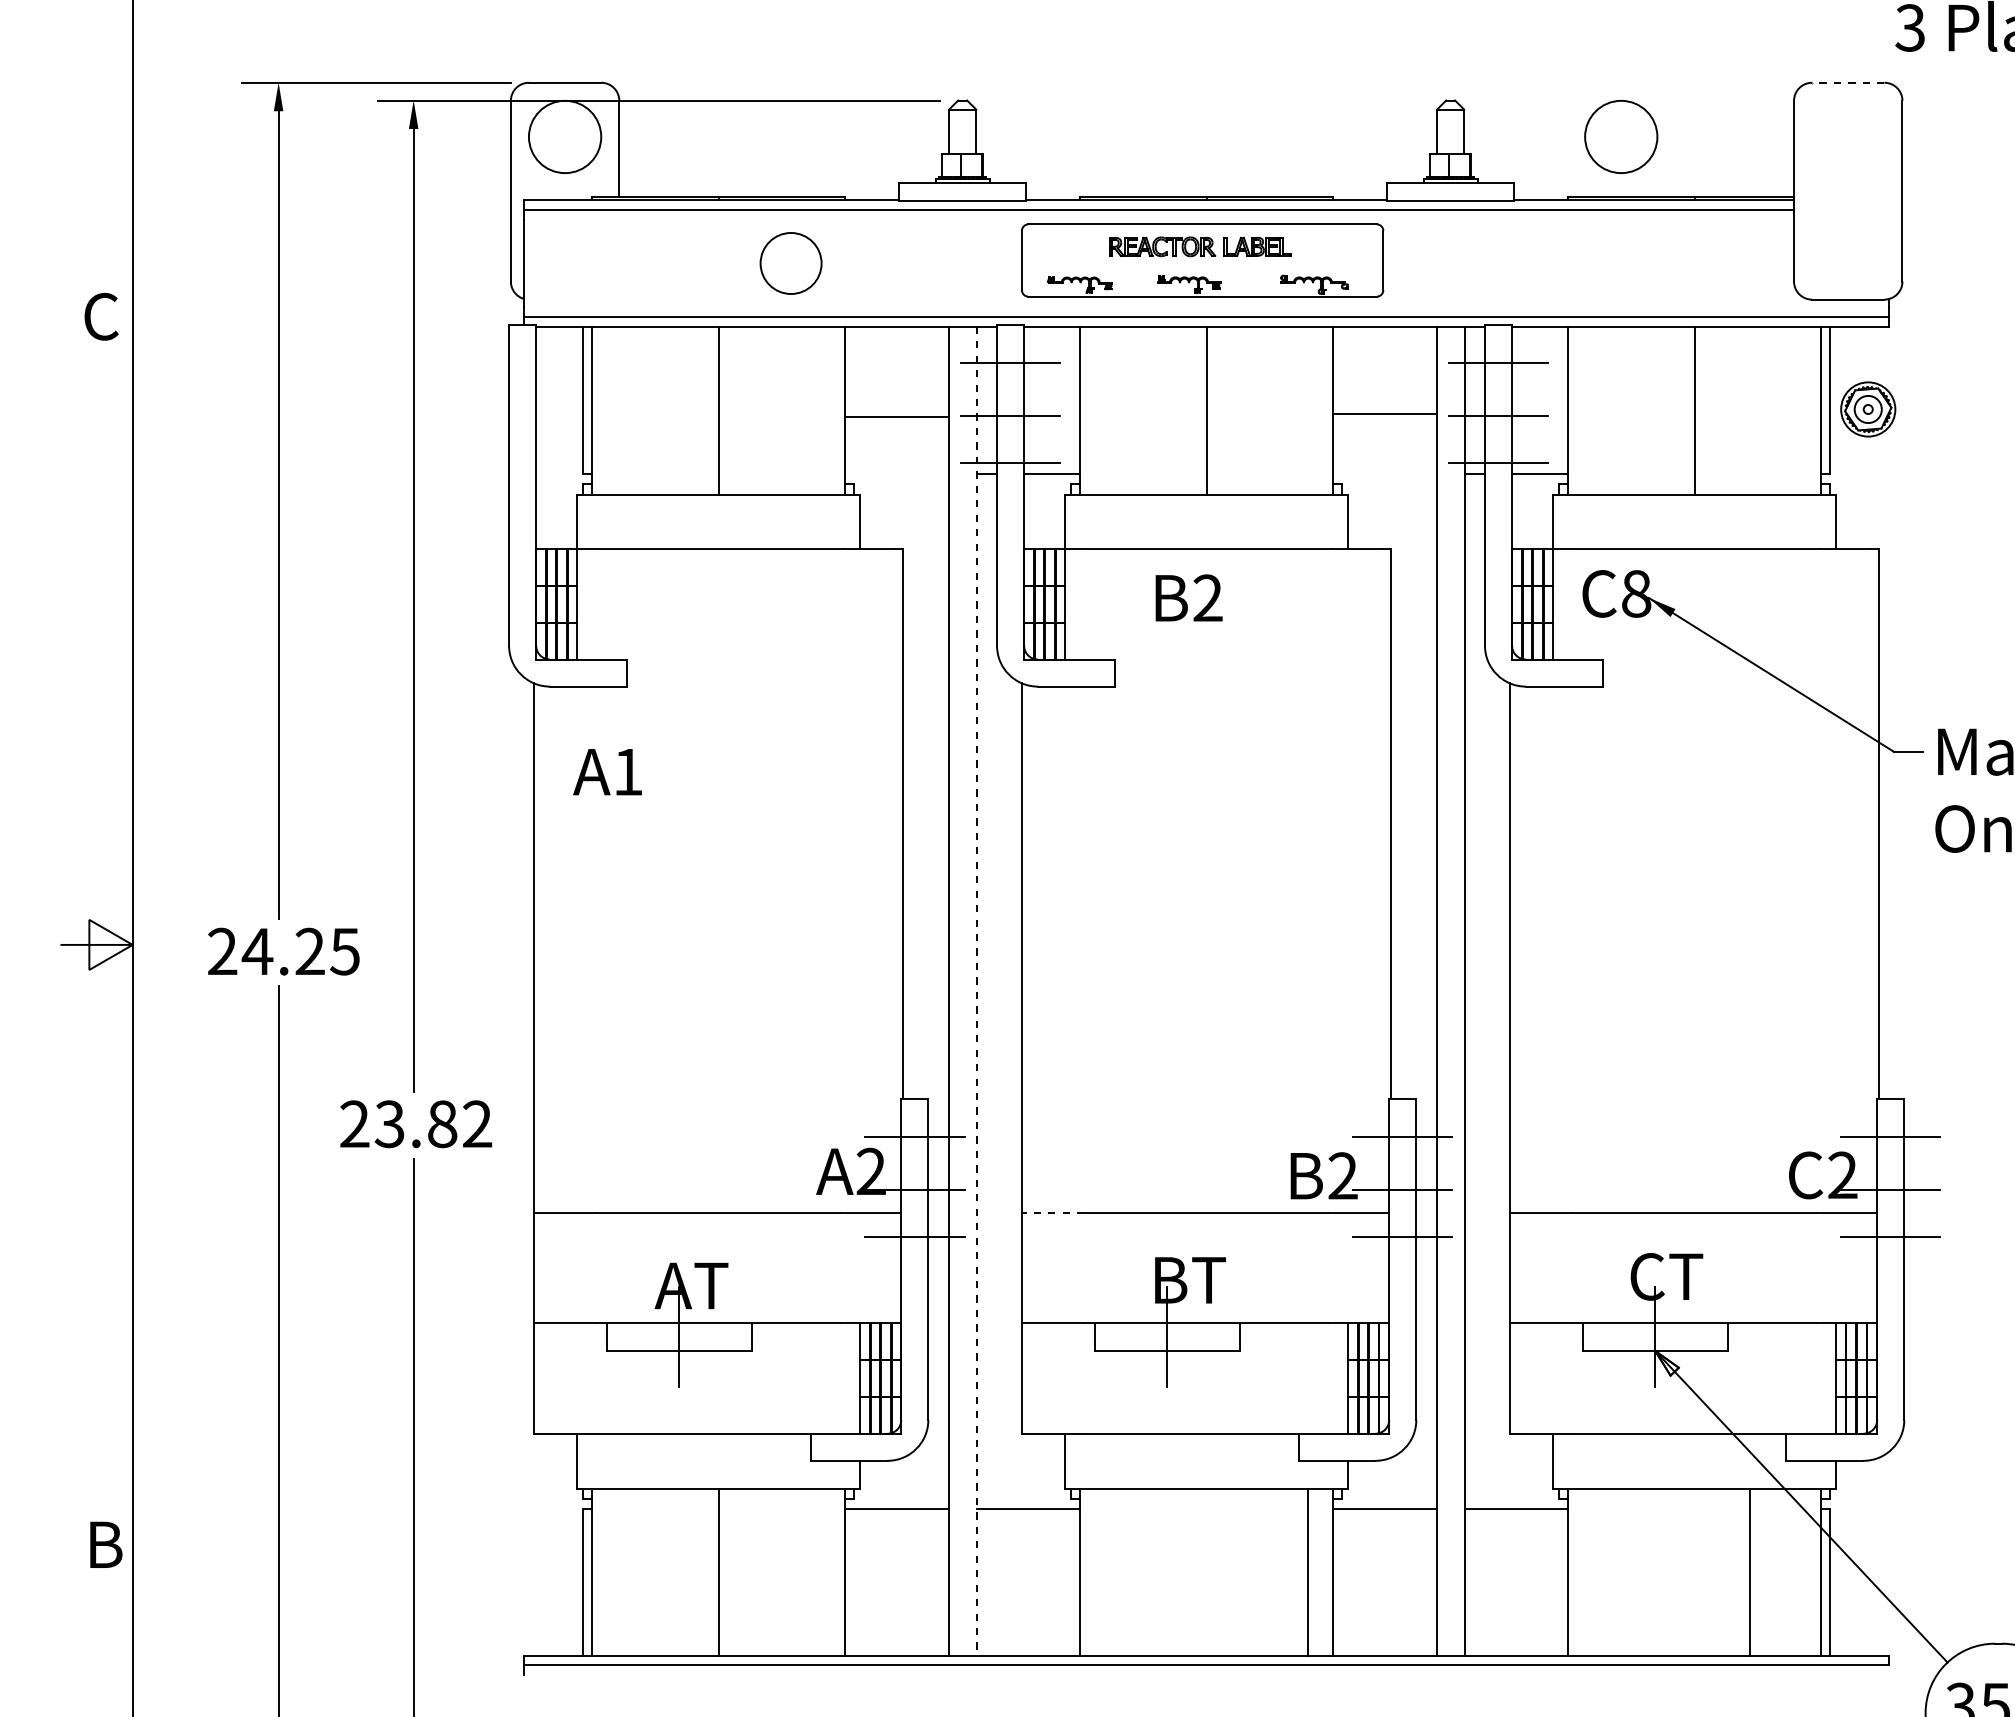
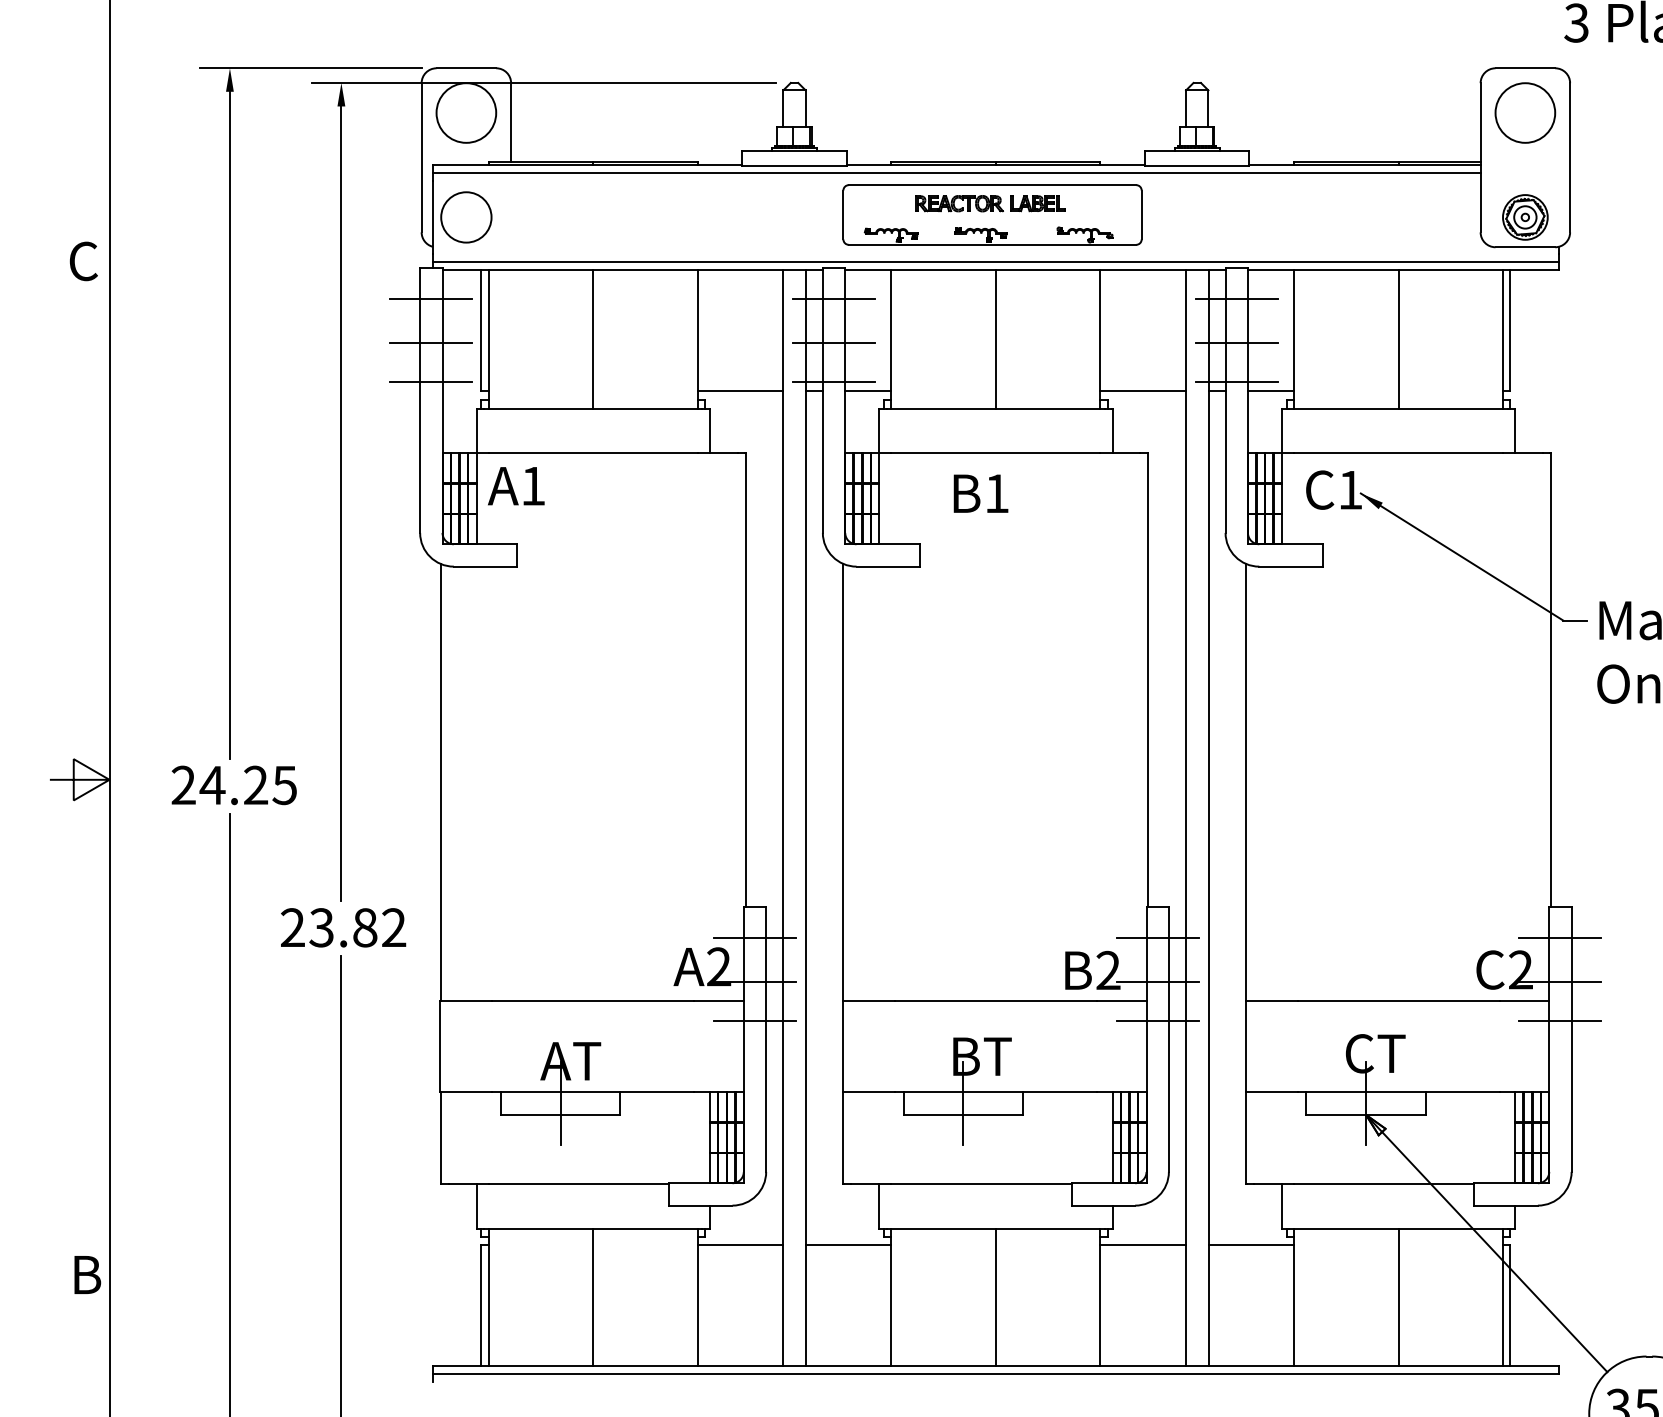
line: (1847, 82) -> (1524, 68), dashed -> solid
circle: (1621, 136) -> (1525, 112), moved
circle: (790, 263) -> (465, 217), moved
line: (522, 362) -> (431, 299), added
part: (1868, 409) -> (1525, 217), moved
line: (1384, 414) -> (1142, 391), moved
line: (522, 415) -> (431, 342), added
line: (896, 417) -> (739, 391), moved
line: (522, 462) -> (431, 381), added
text: (1636, 593) -> (1350, 489), C8 -> C1
text: (1207, 597) -> (996, 493), B2 -> B1
text: (607, 772) -> (516, 486), moved
line: (976, 991) -> (805, 818), dashed -> solid
line: (1052, 1212) -> (868, 1000), dashed -> solid
line: (1307, 1572) -> (995, 1297), moved
line: (1749, 1572) -> (1398, 1297), moved

